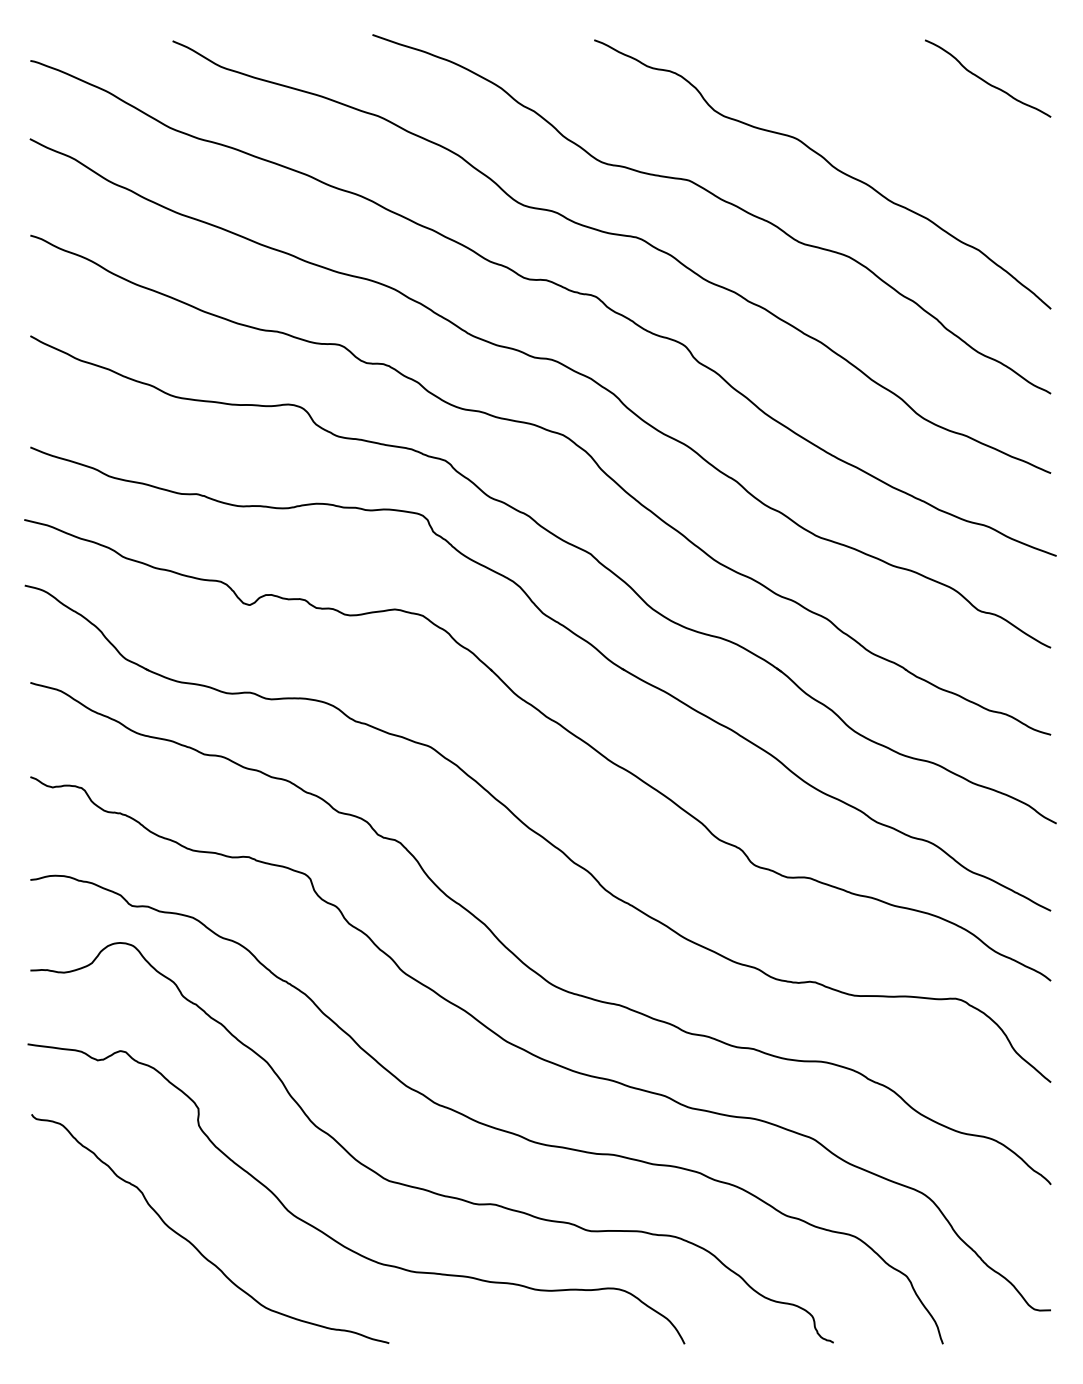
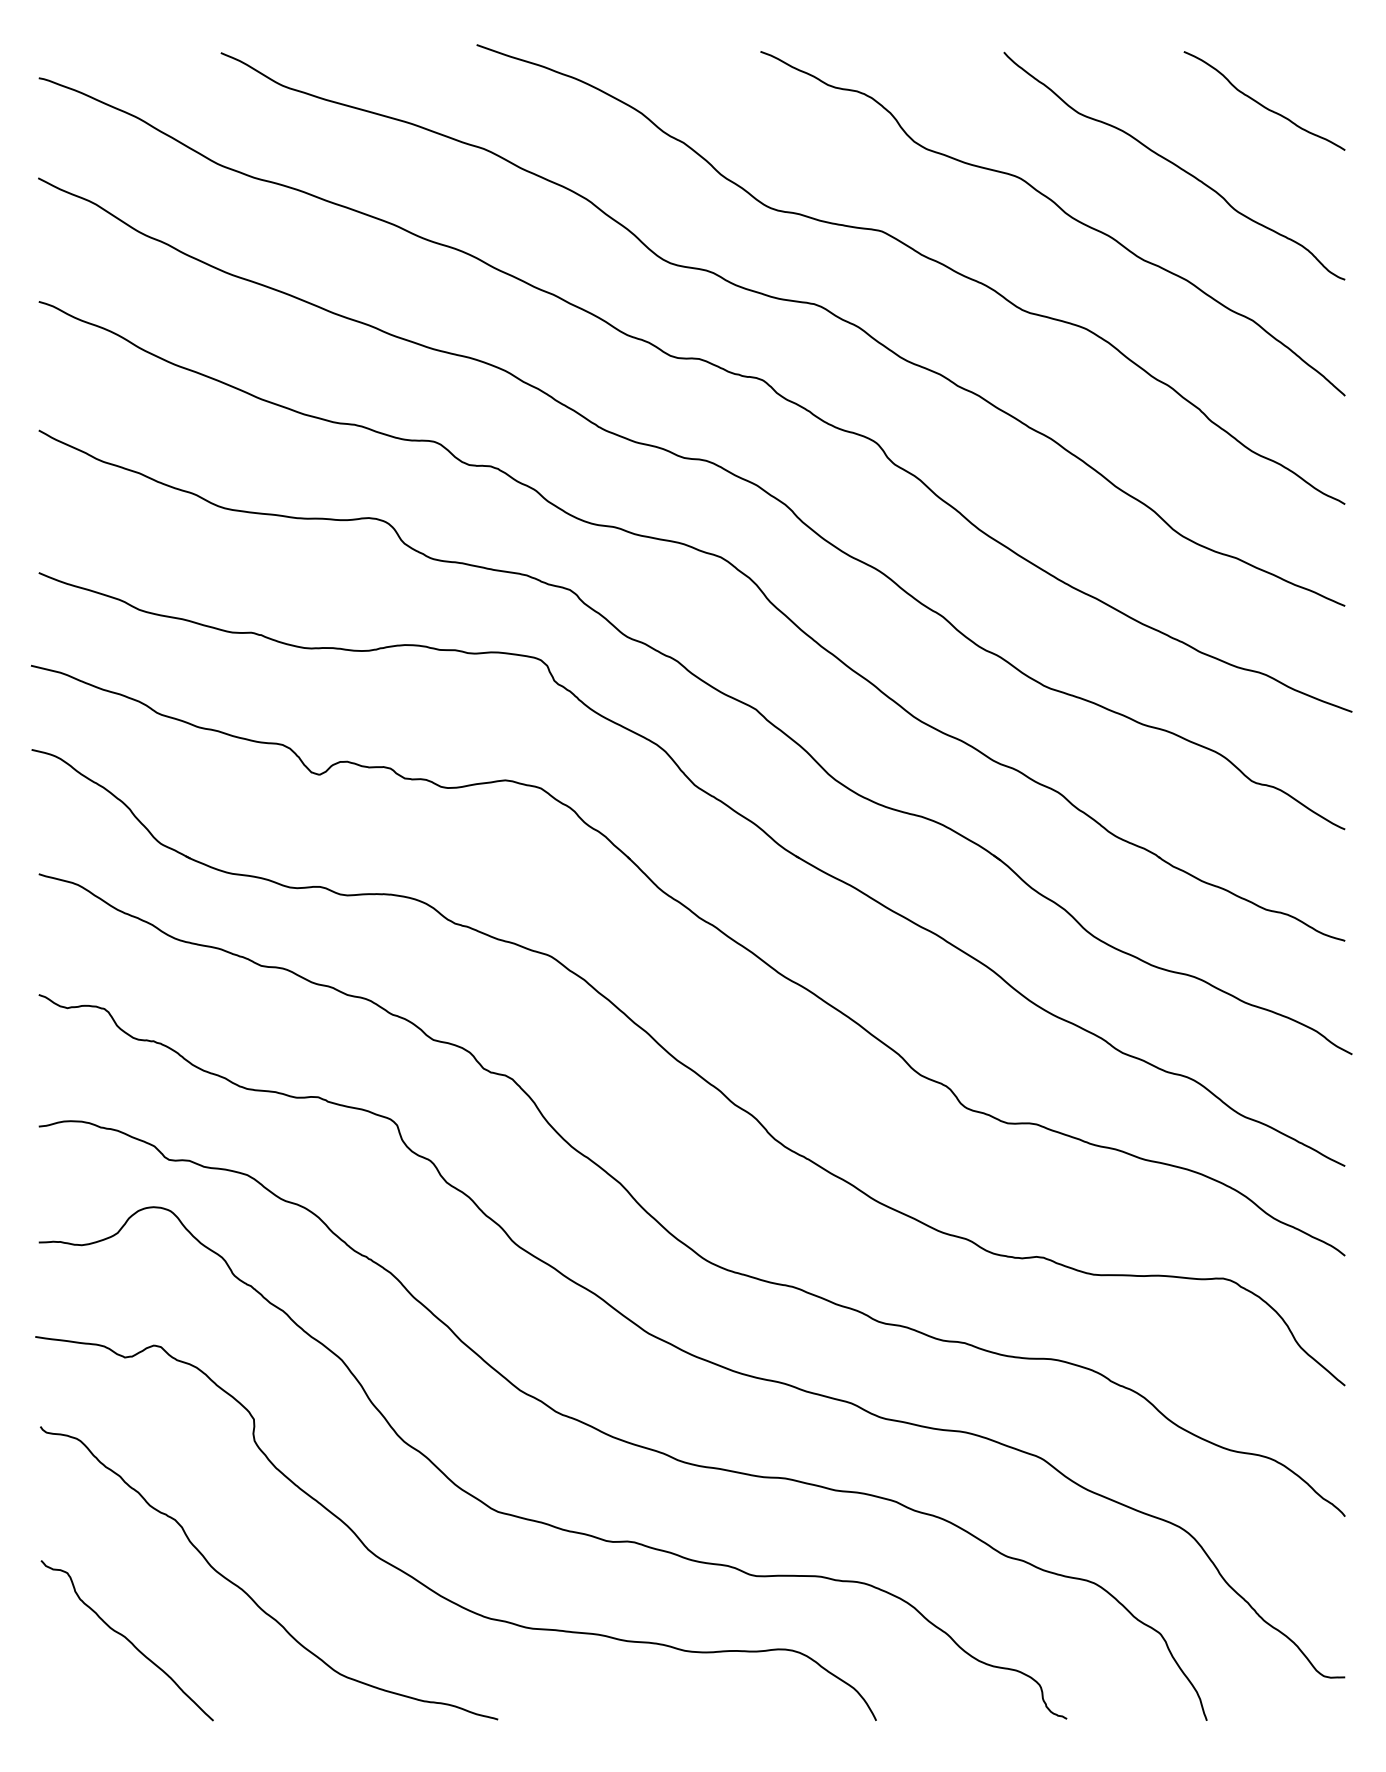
curve: (917, 129) -> (1174, 165), added
curve: (98, 1280) -> (126, 1639), added

